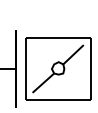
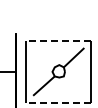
line: (57, 38) -> (58, 41), solid -> dashed
line: (57, 99) -> (58, 102), solid -> dashed

